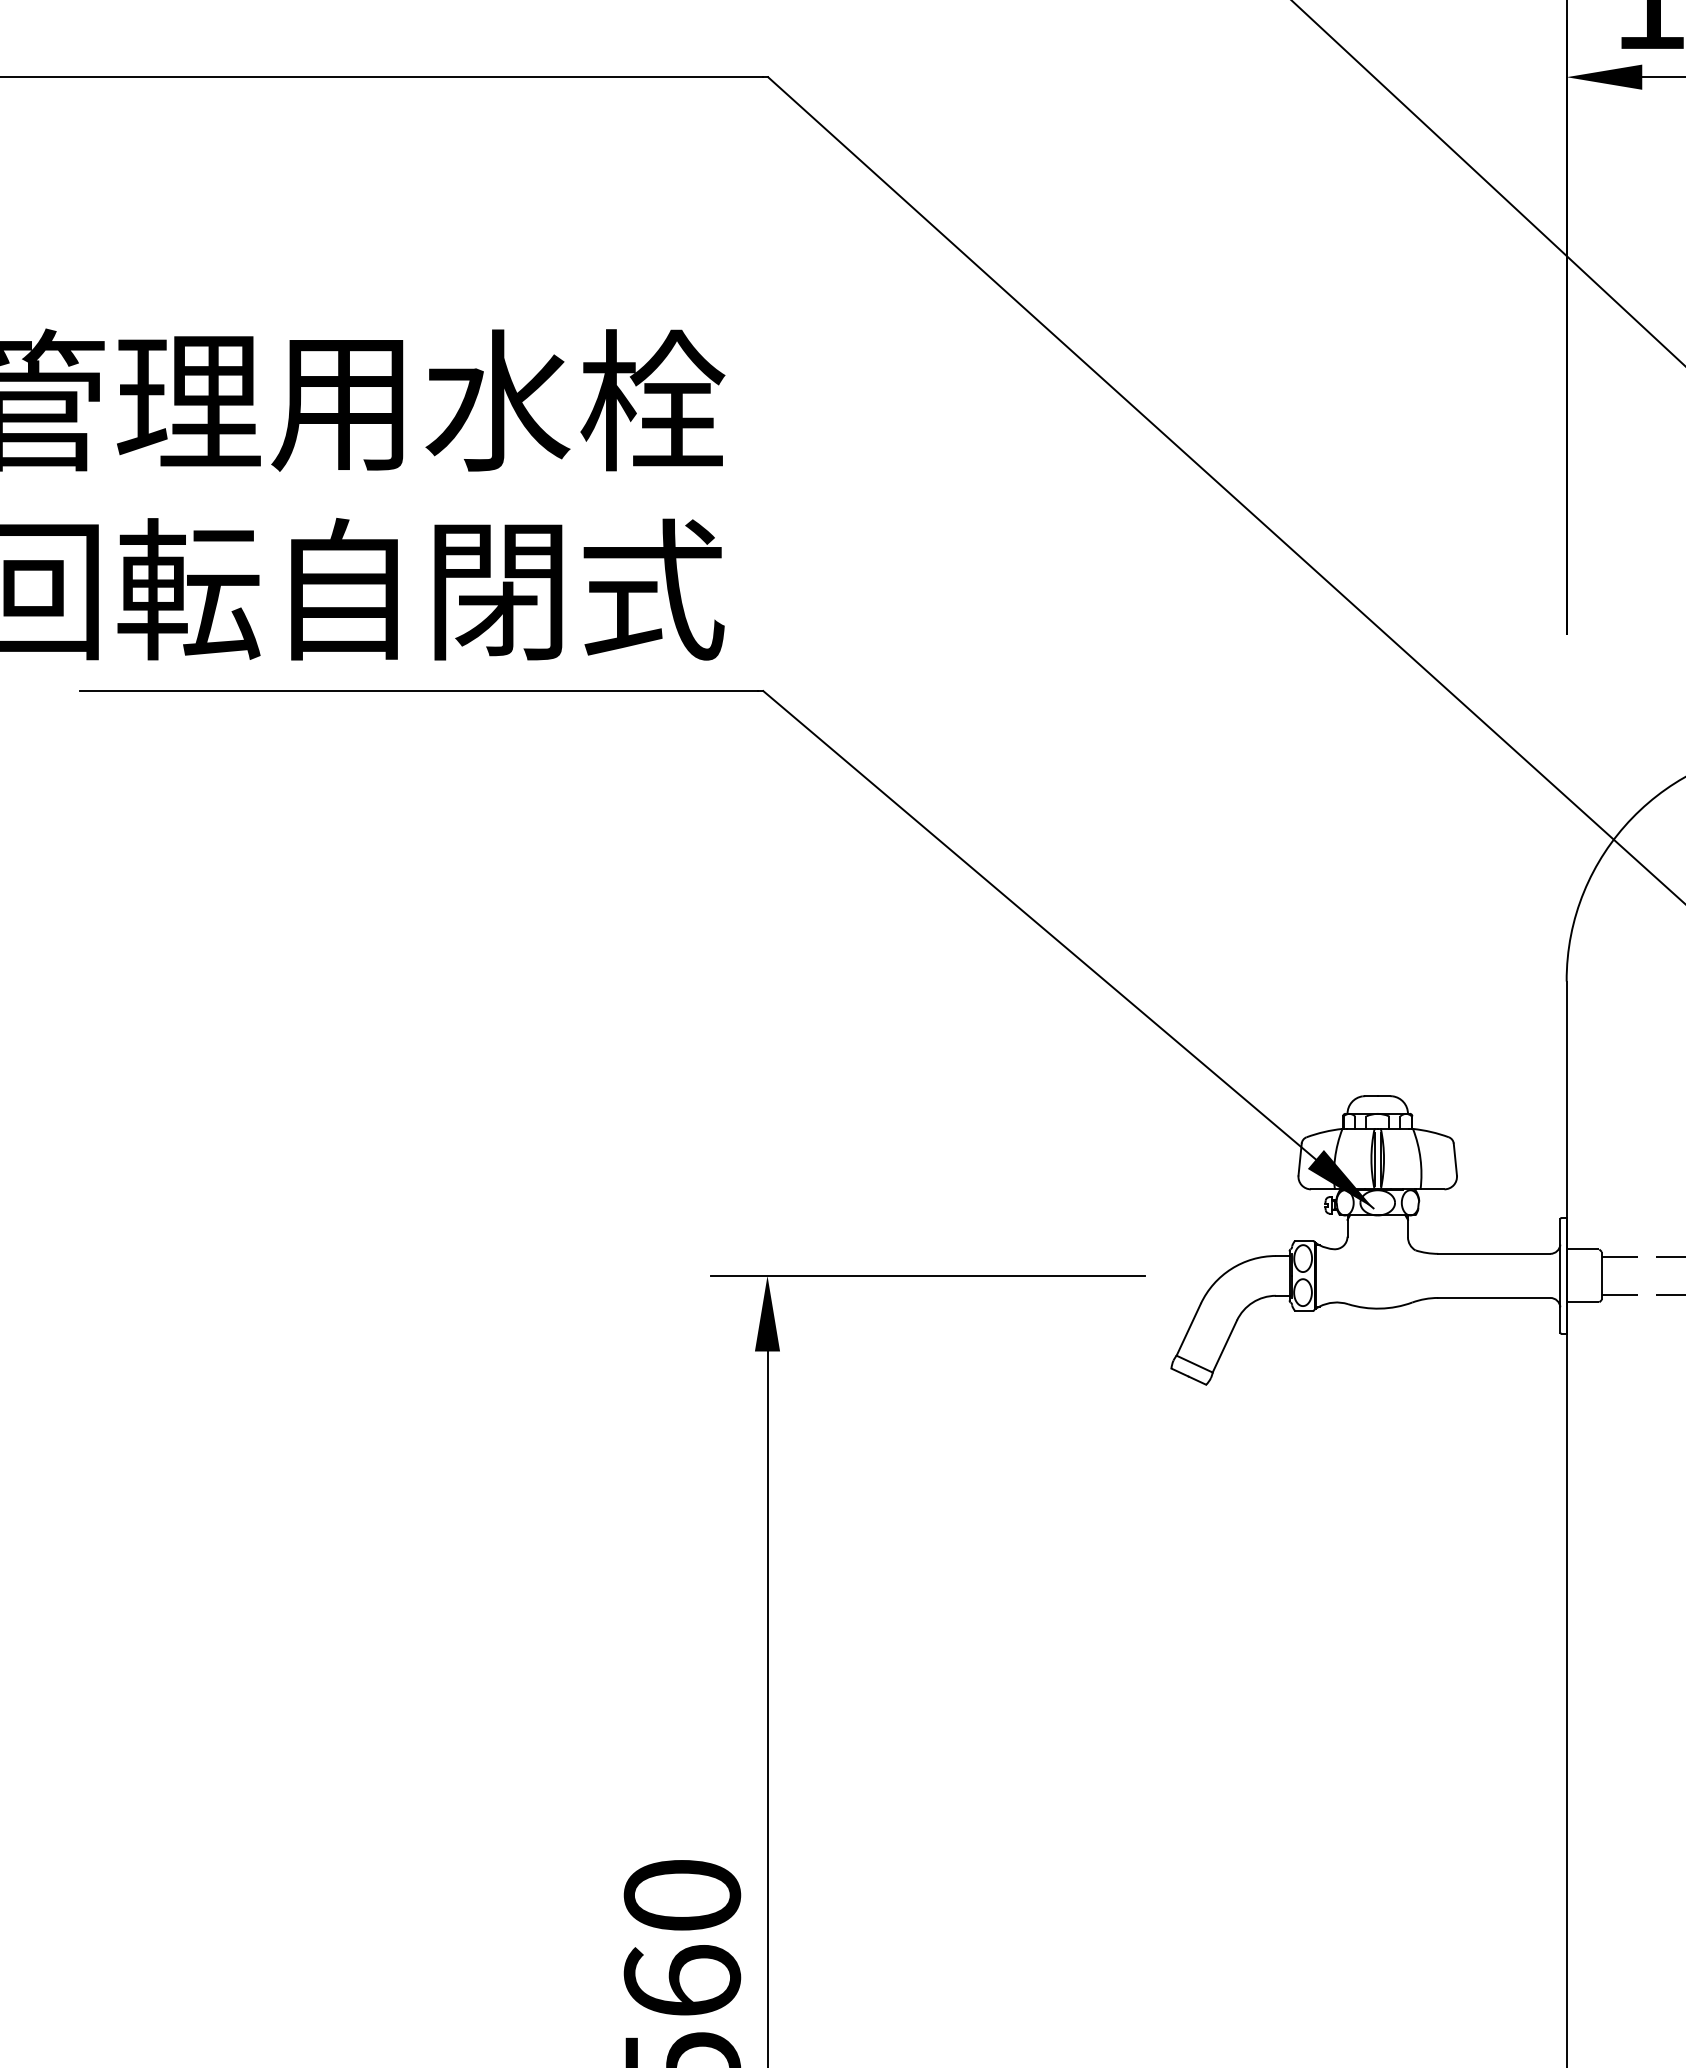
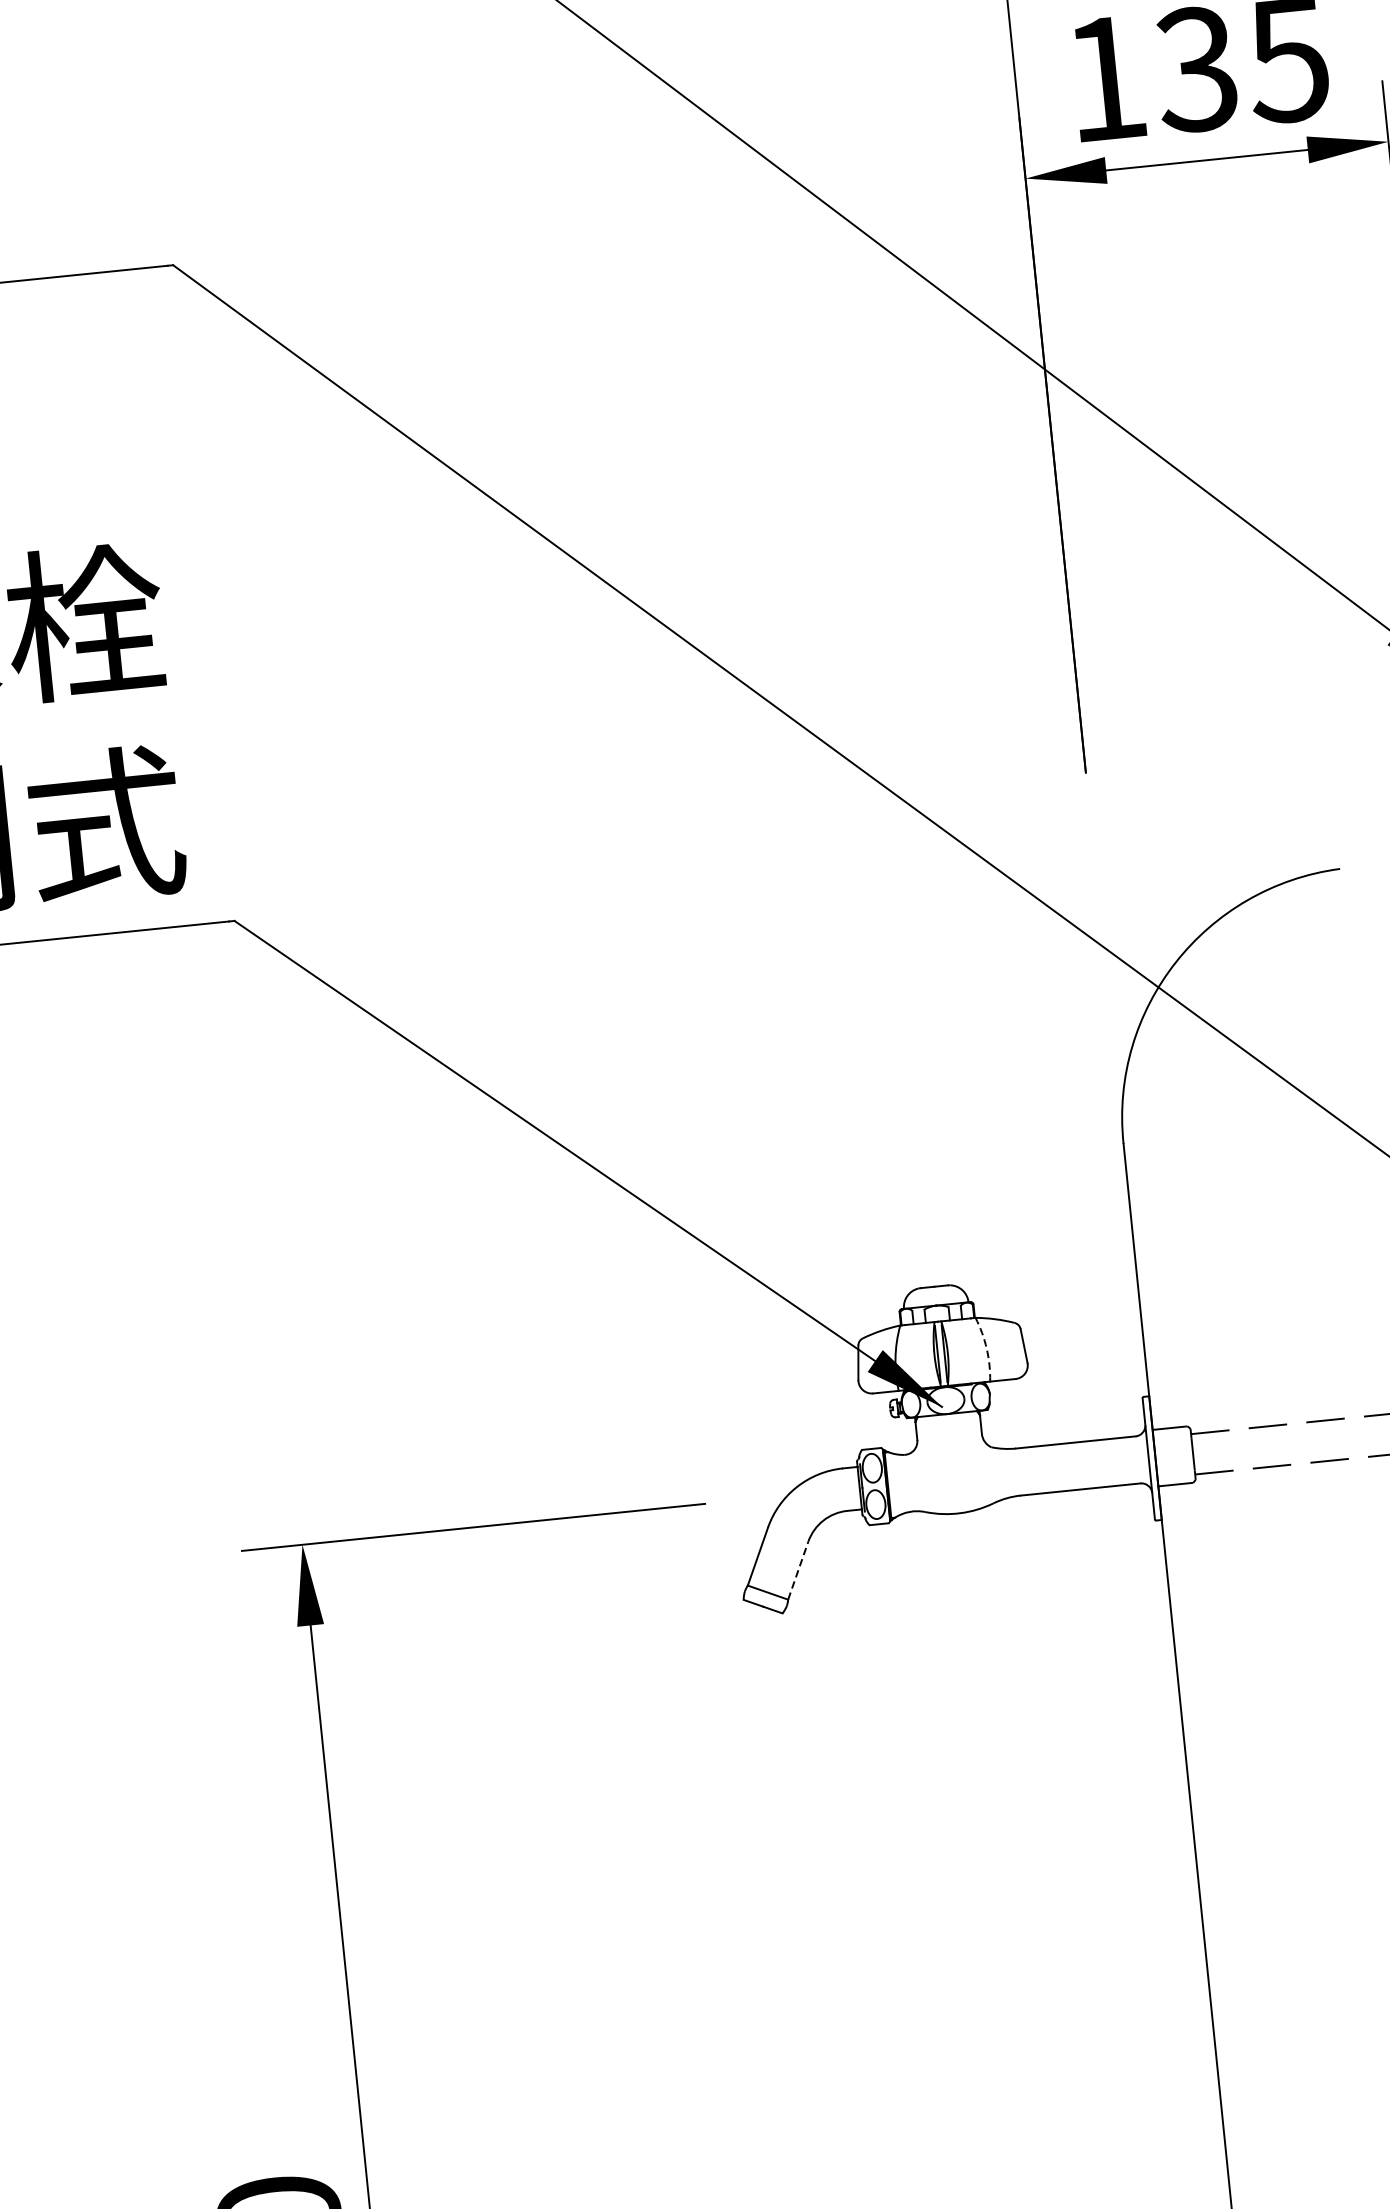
arc: (1420, 1158) -> (986, 1348), solid -> dashed
line: (1224, 1346) -> (797, 1570), solid -> dashed

